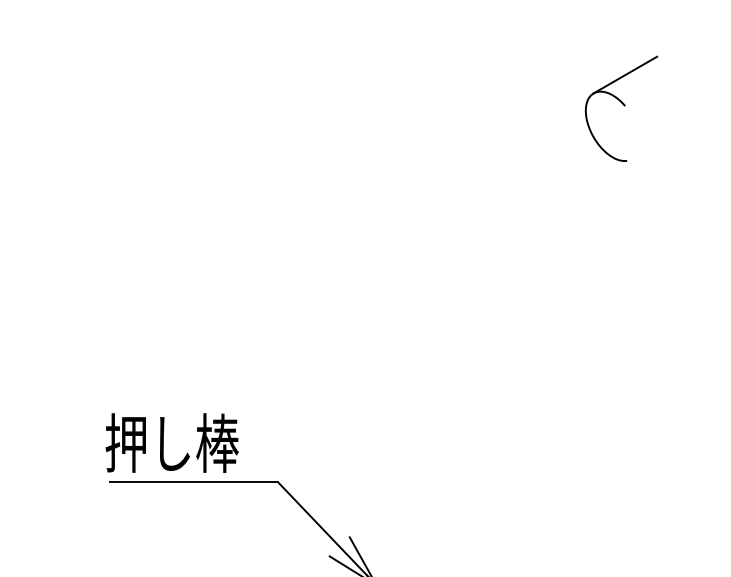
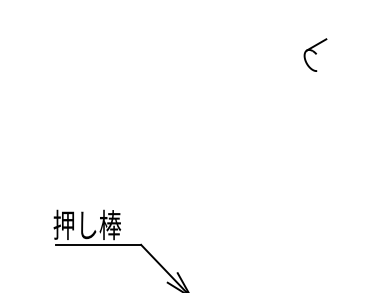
part: (621, 107) -> (315, 54), size x0.6

